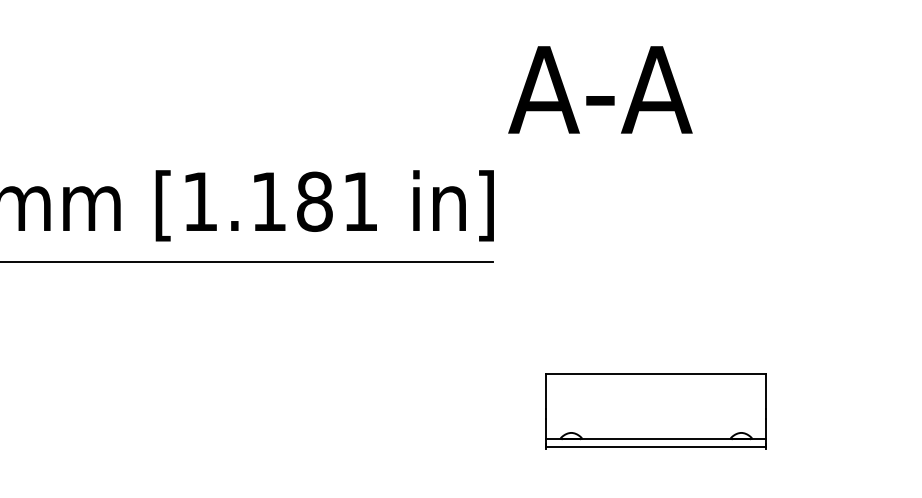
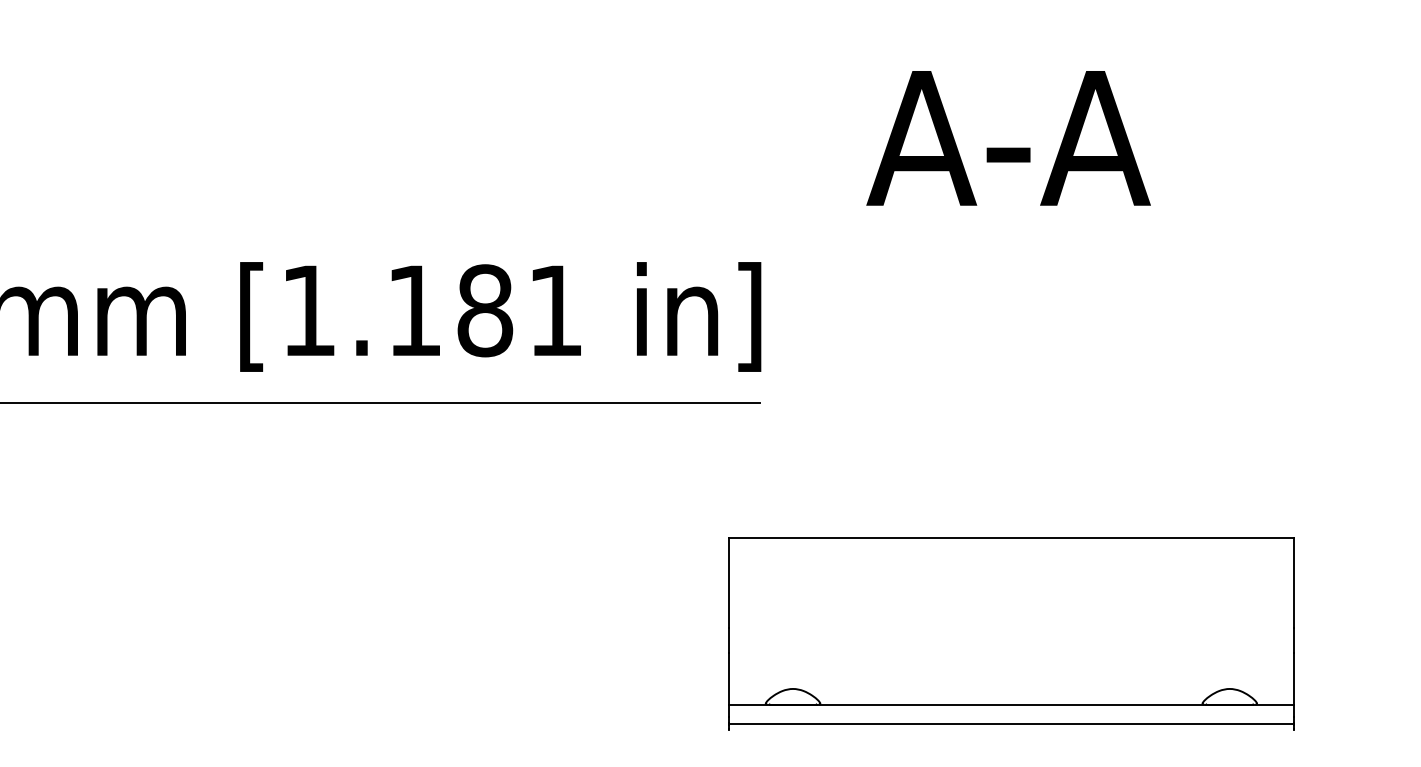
text: (600, 89) -> (1008, 137), moved
part: (656, 411) -> (1011, 633), size x1.67

